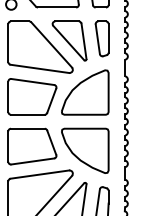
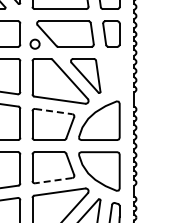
part: (101, 39) -> (113, 74), removed
line: (32, 81) -> (53, 111), solid -> dashed
line: (32, 161) -> (53, 180), solid -> dashed

